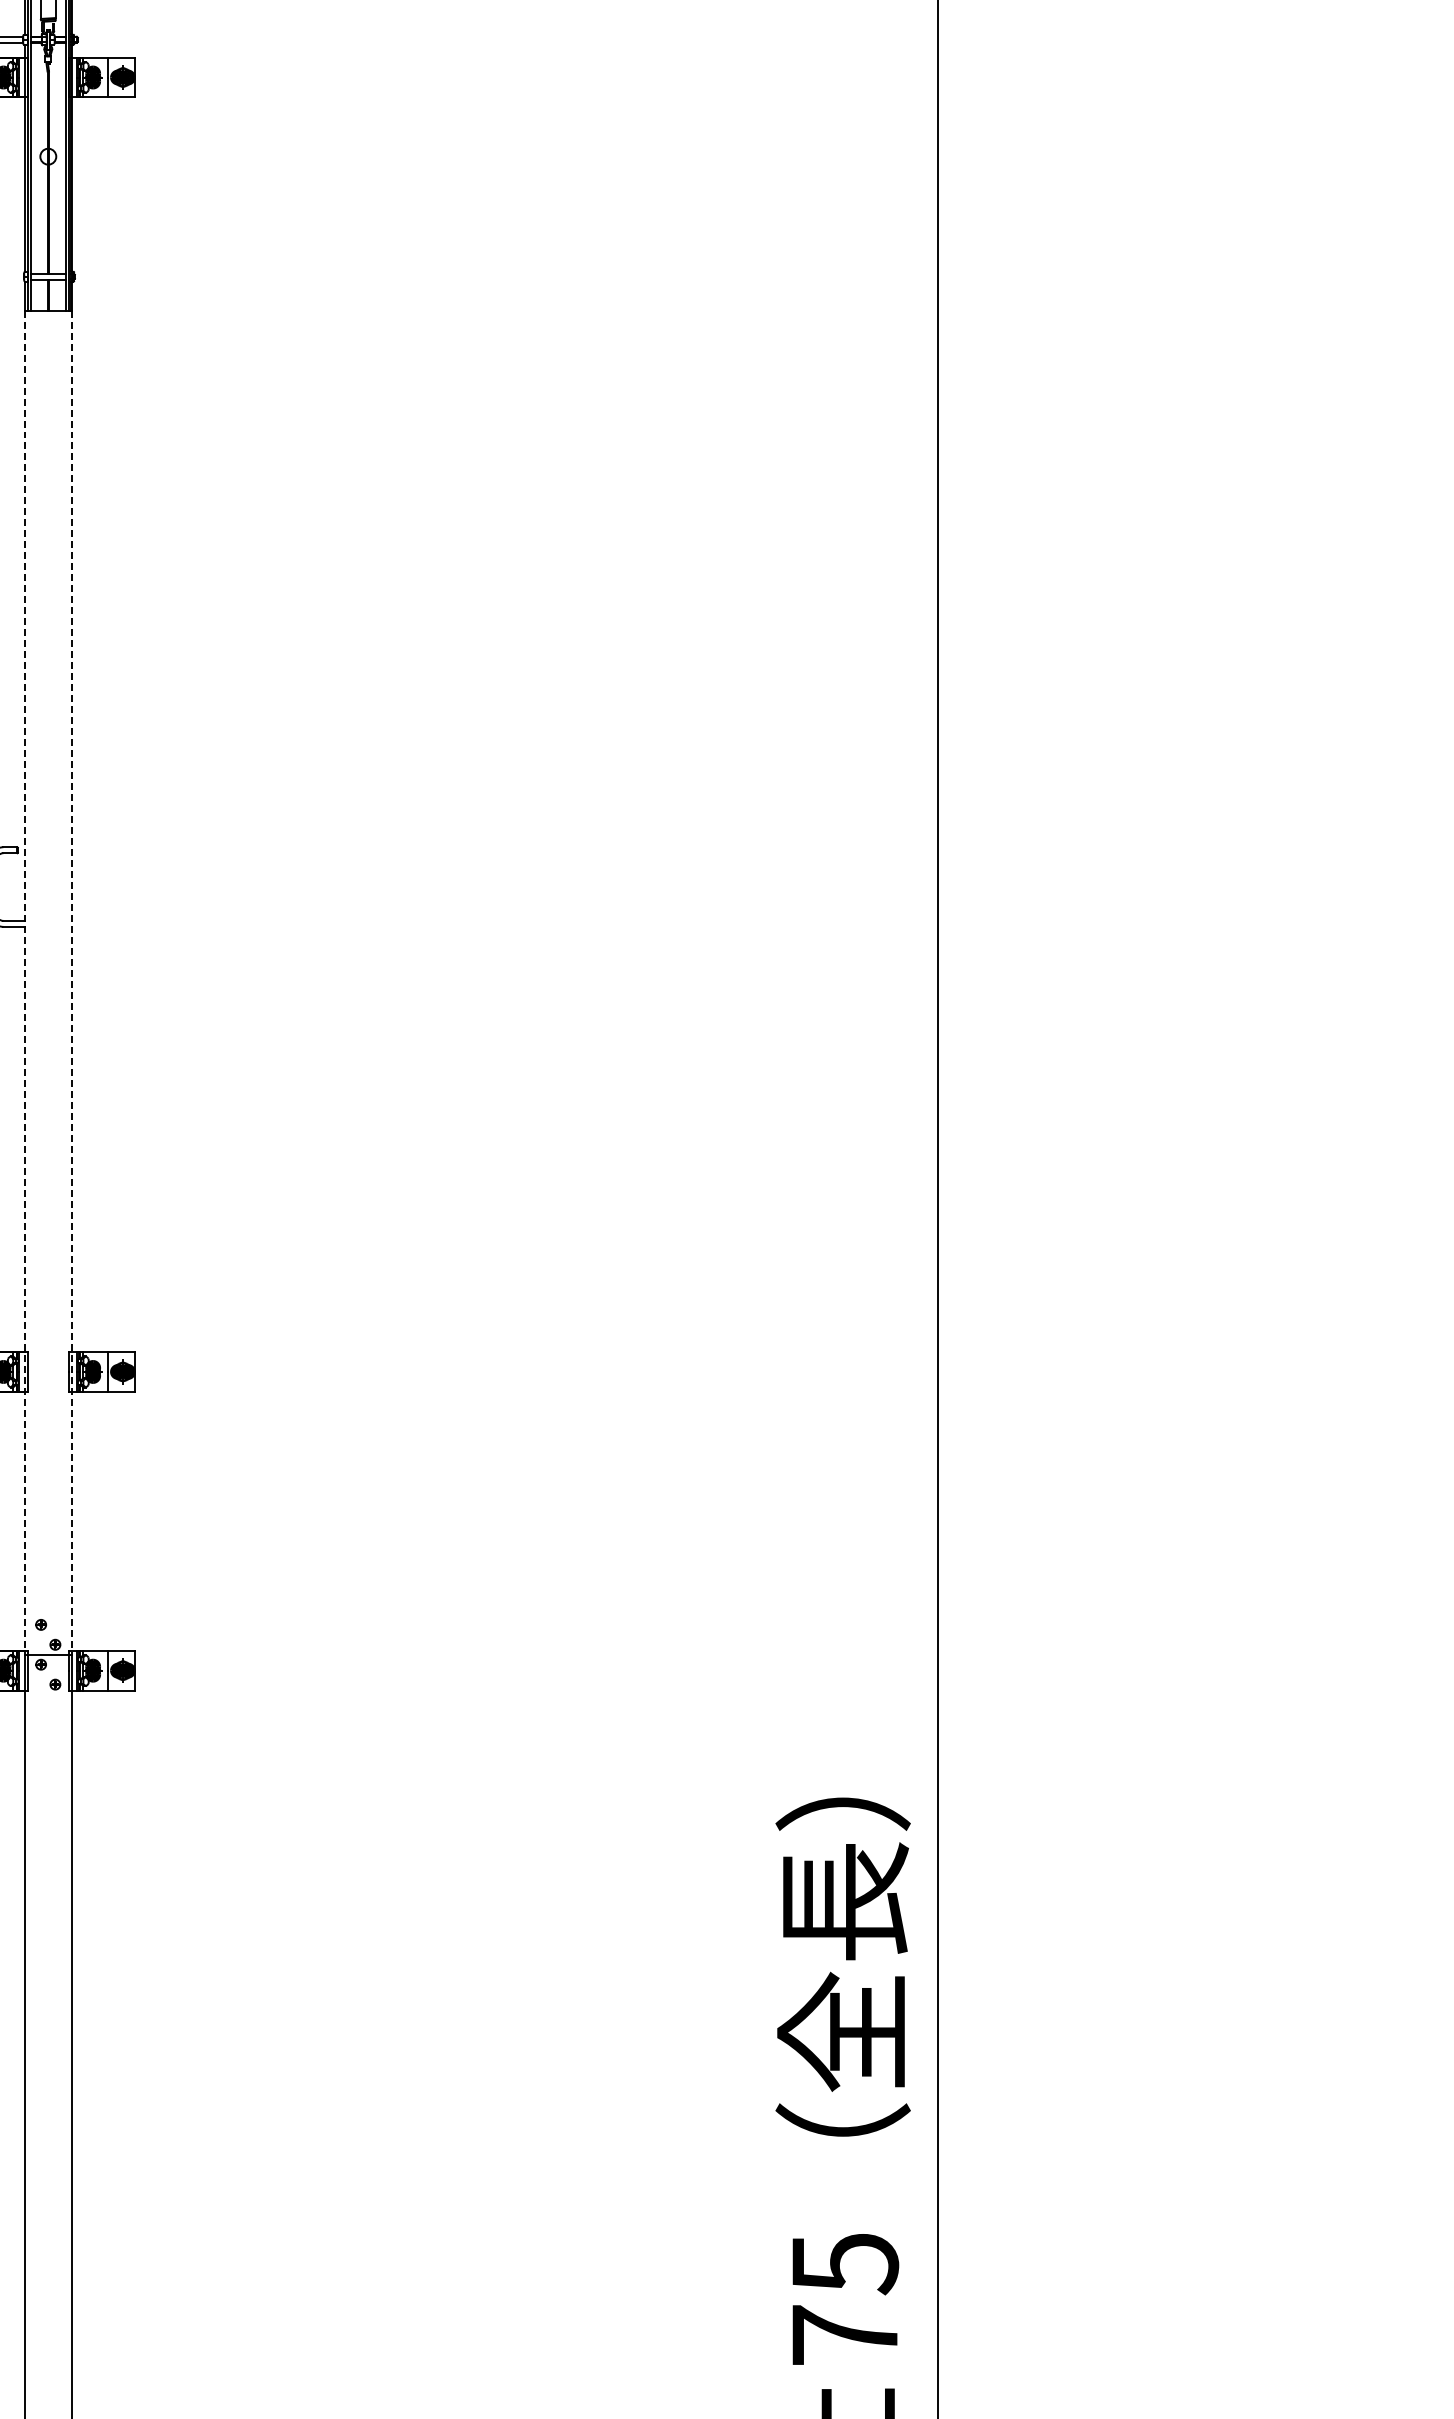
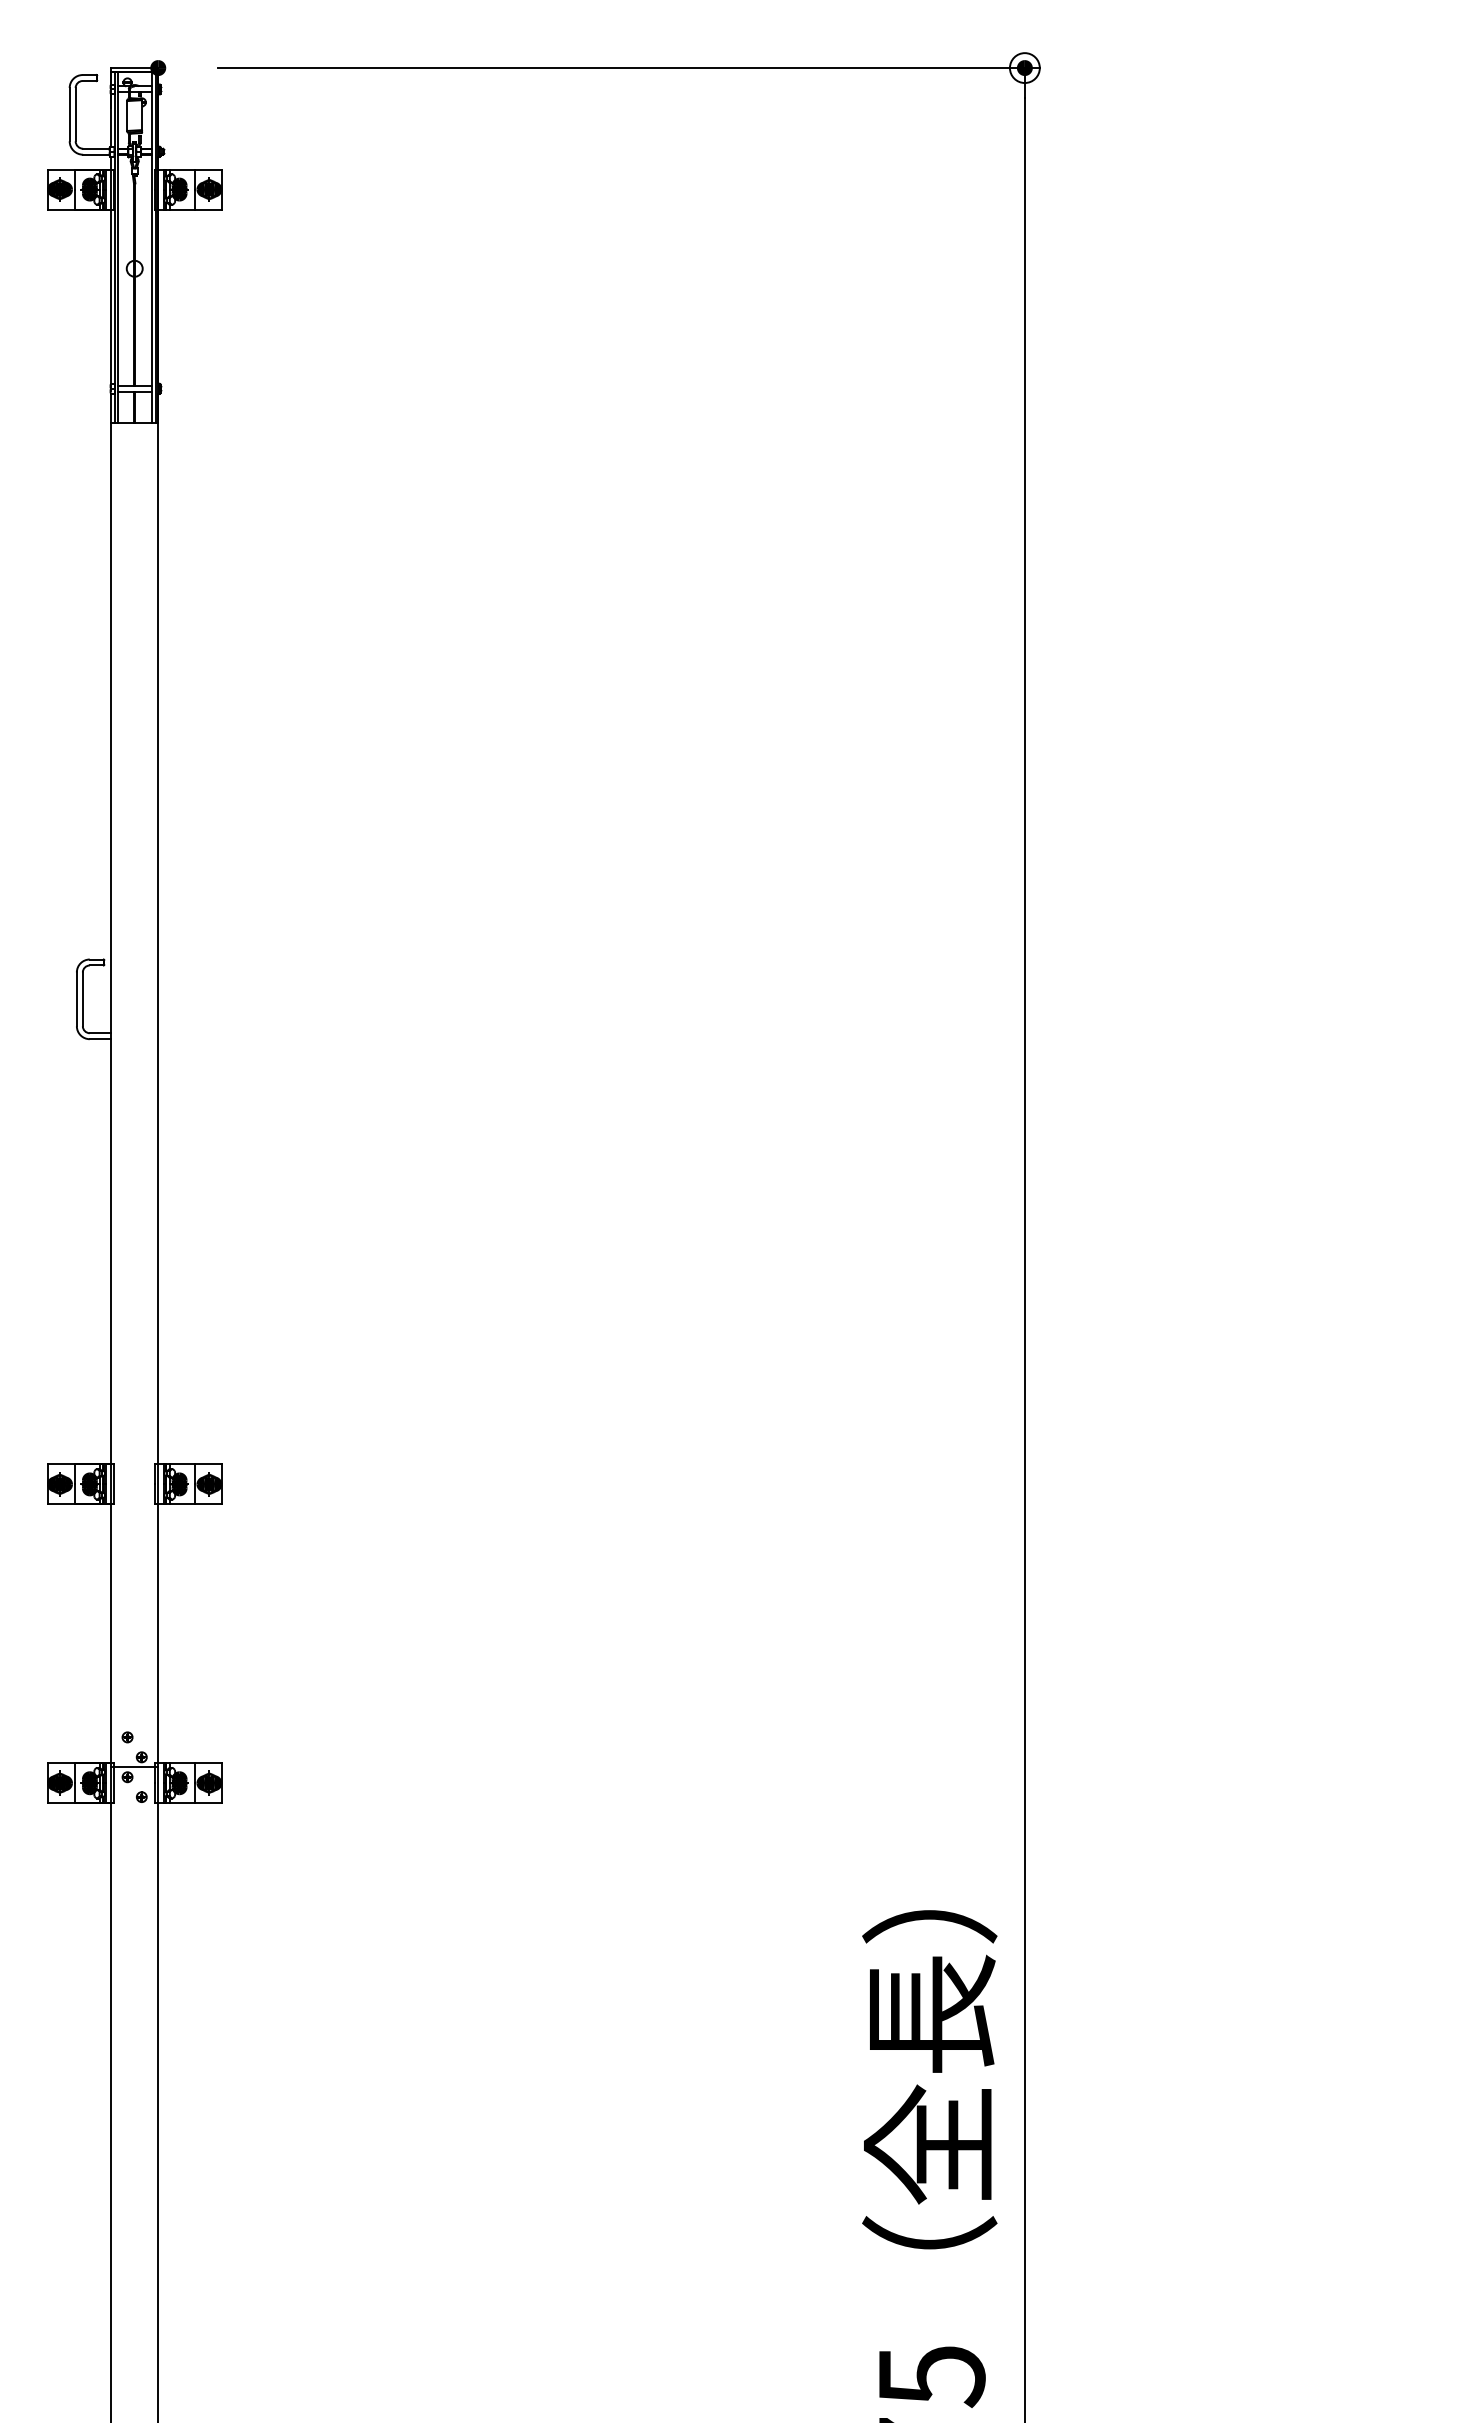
line: (25, 983) -> (111, 1095), dashed -> solid
line: (72, 983) -> (158, 1095), dashed -> solid

